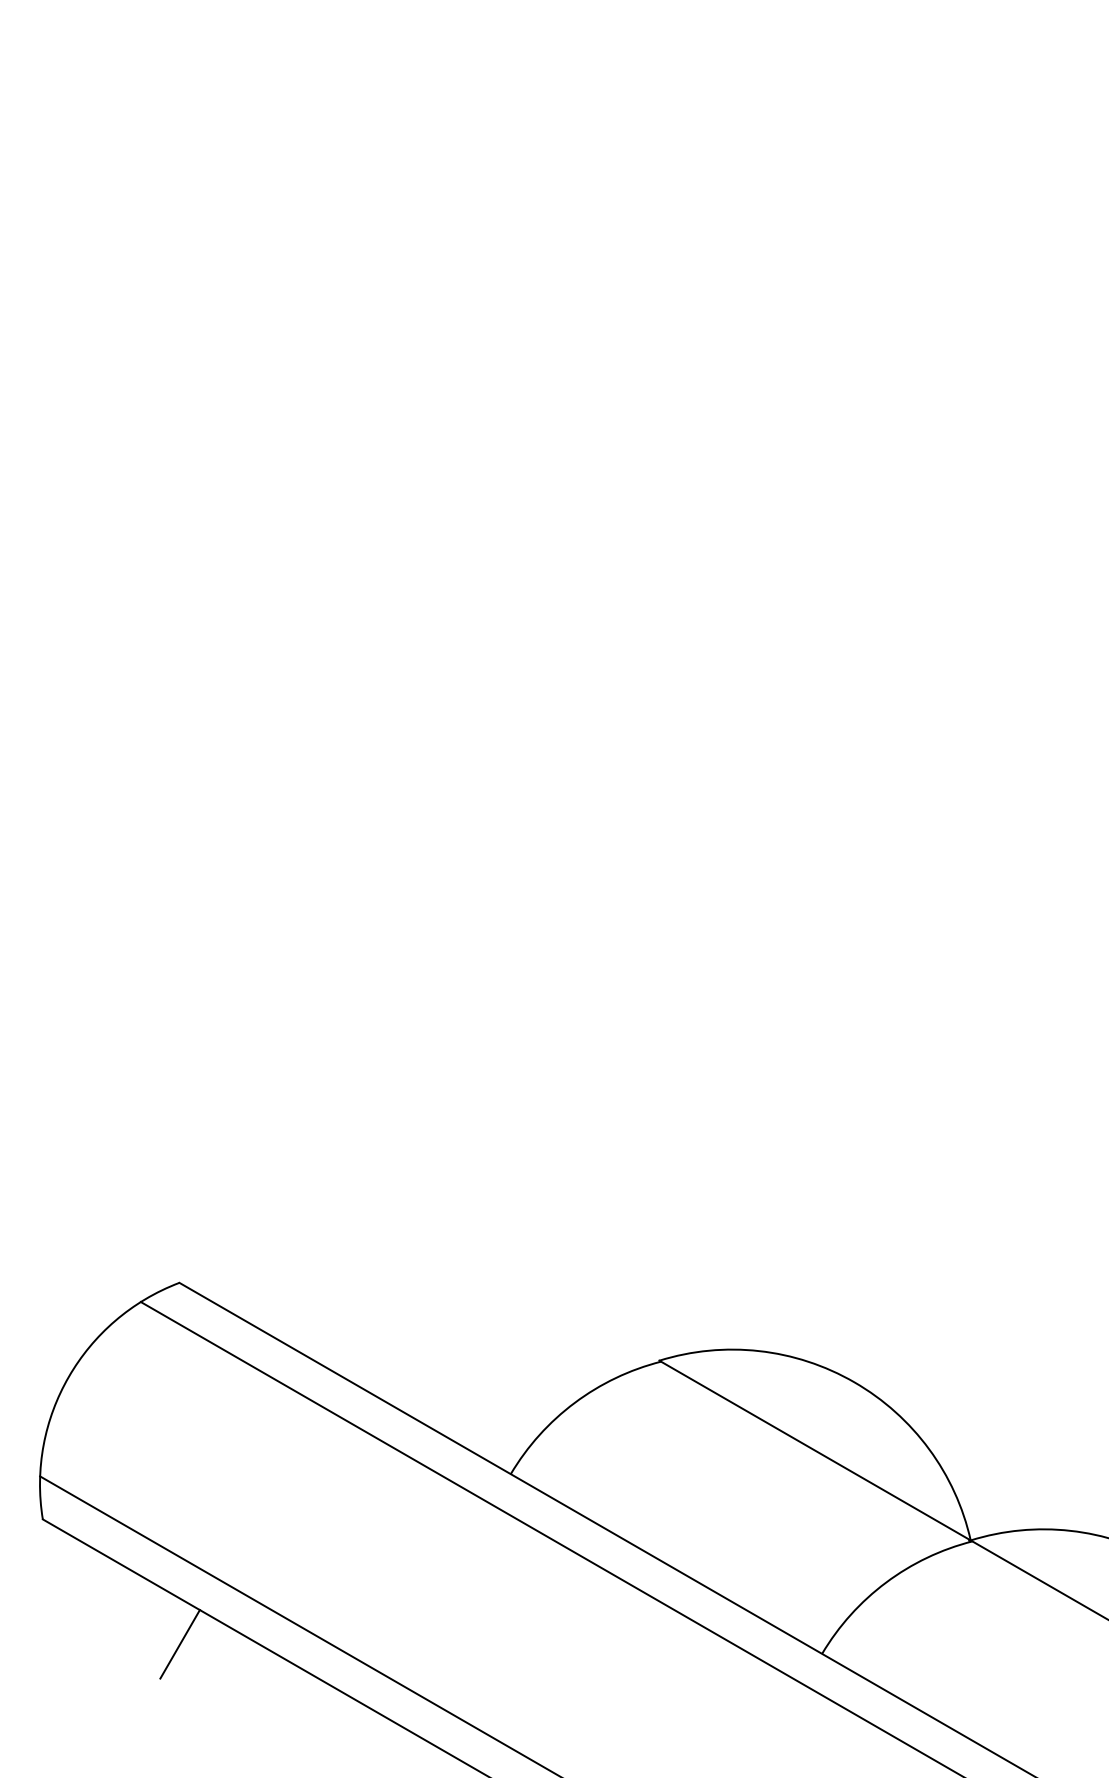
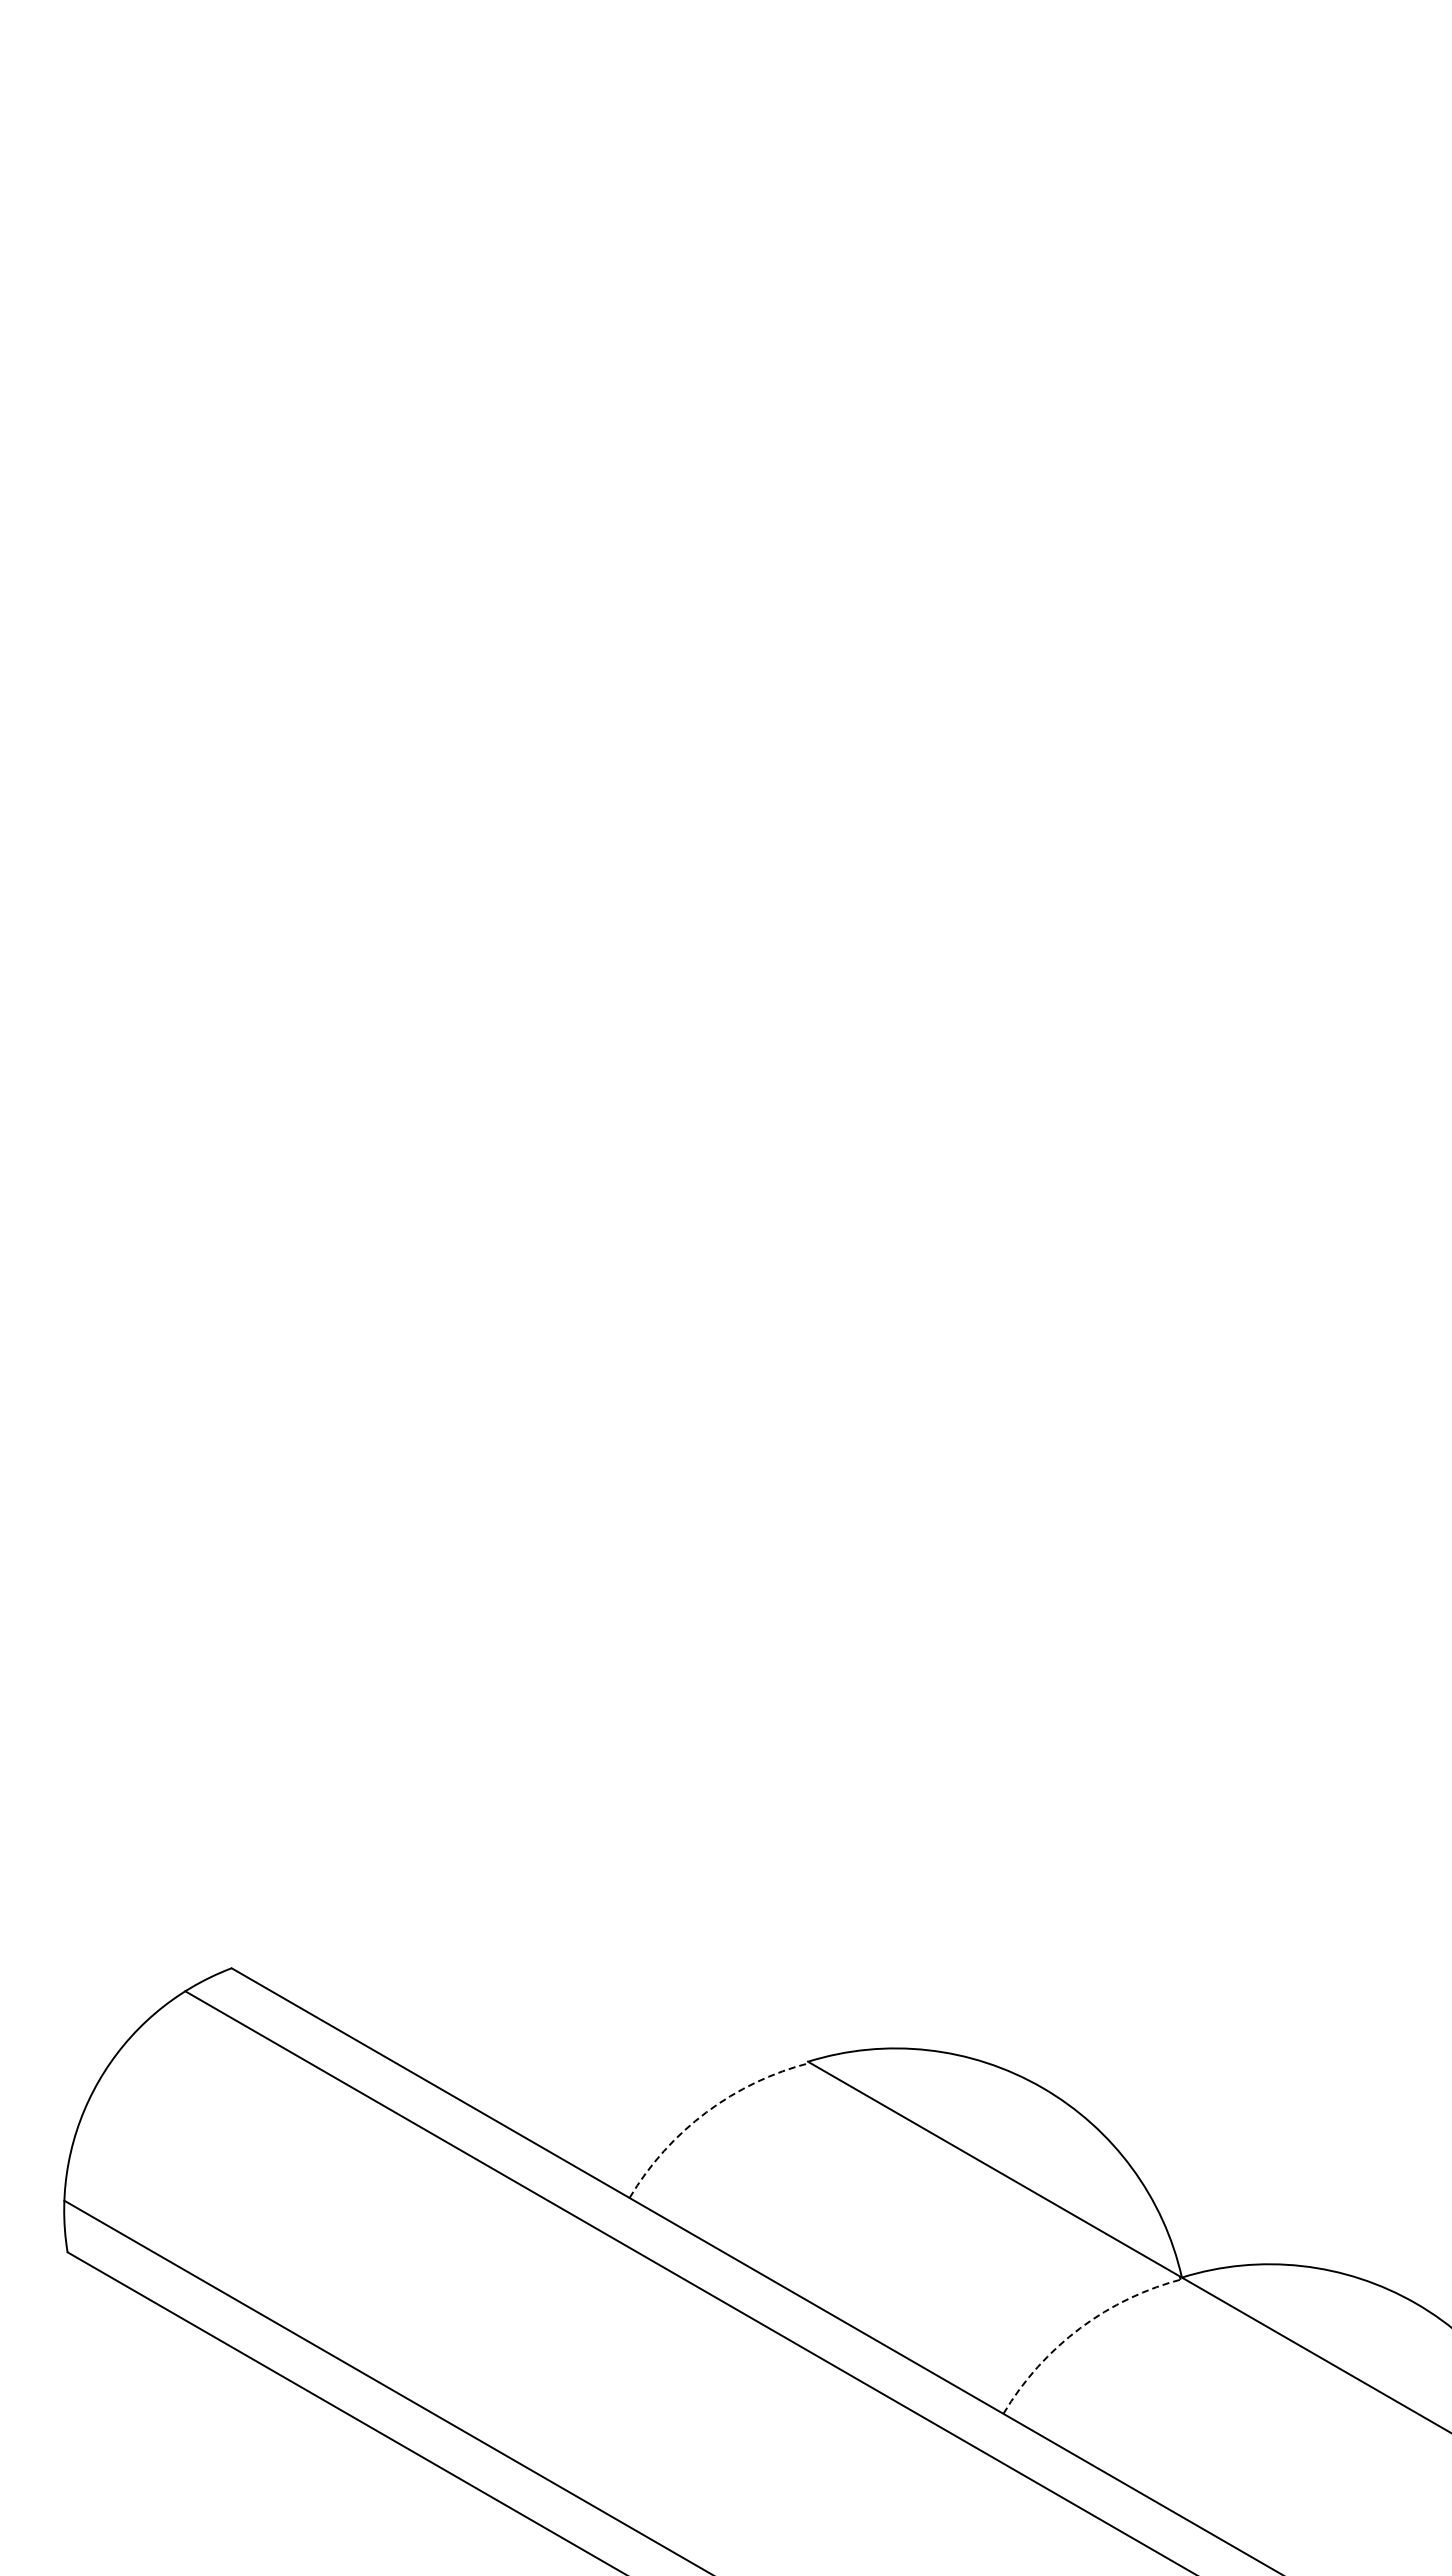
arc: (574, 1402) -> (706, 2112), solid -> dashed
arc: (886, 1582) -> (1080, 2328), solid -> dashed
line: (180, 1644) -> (232, 2402), removed

